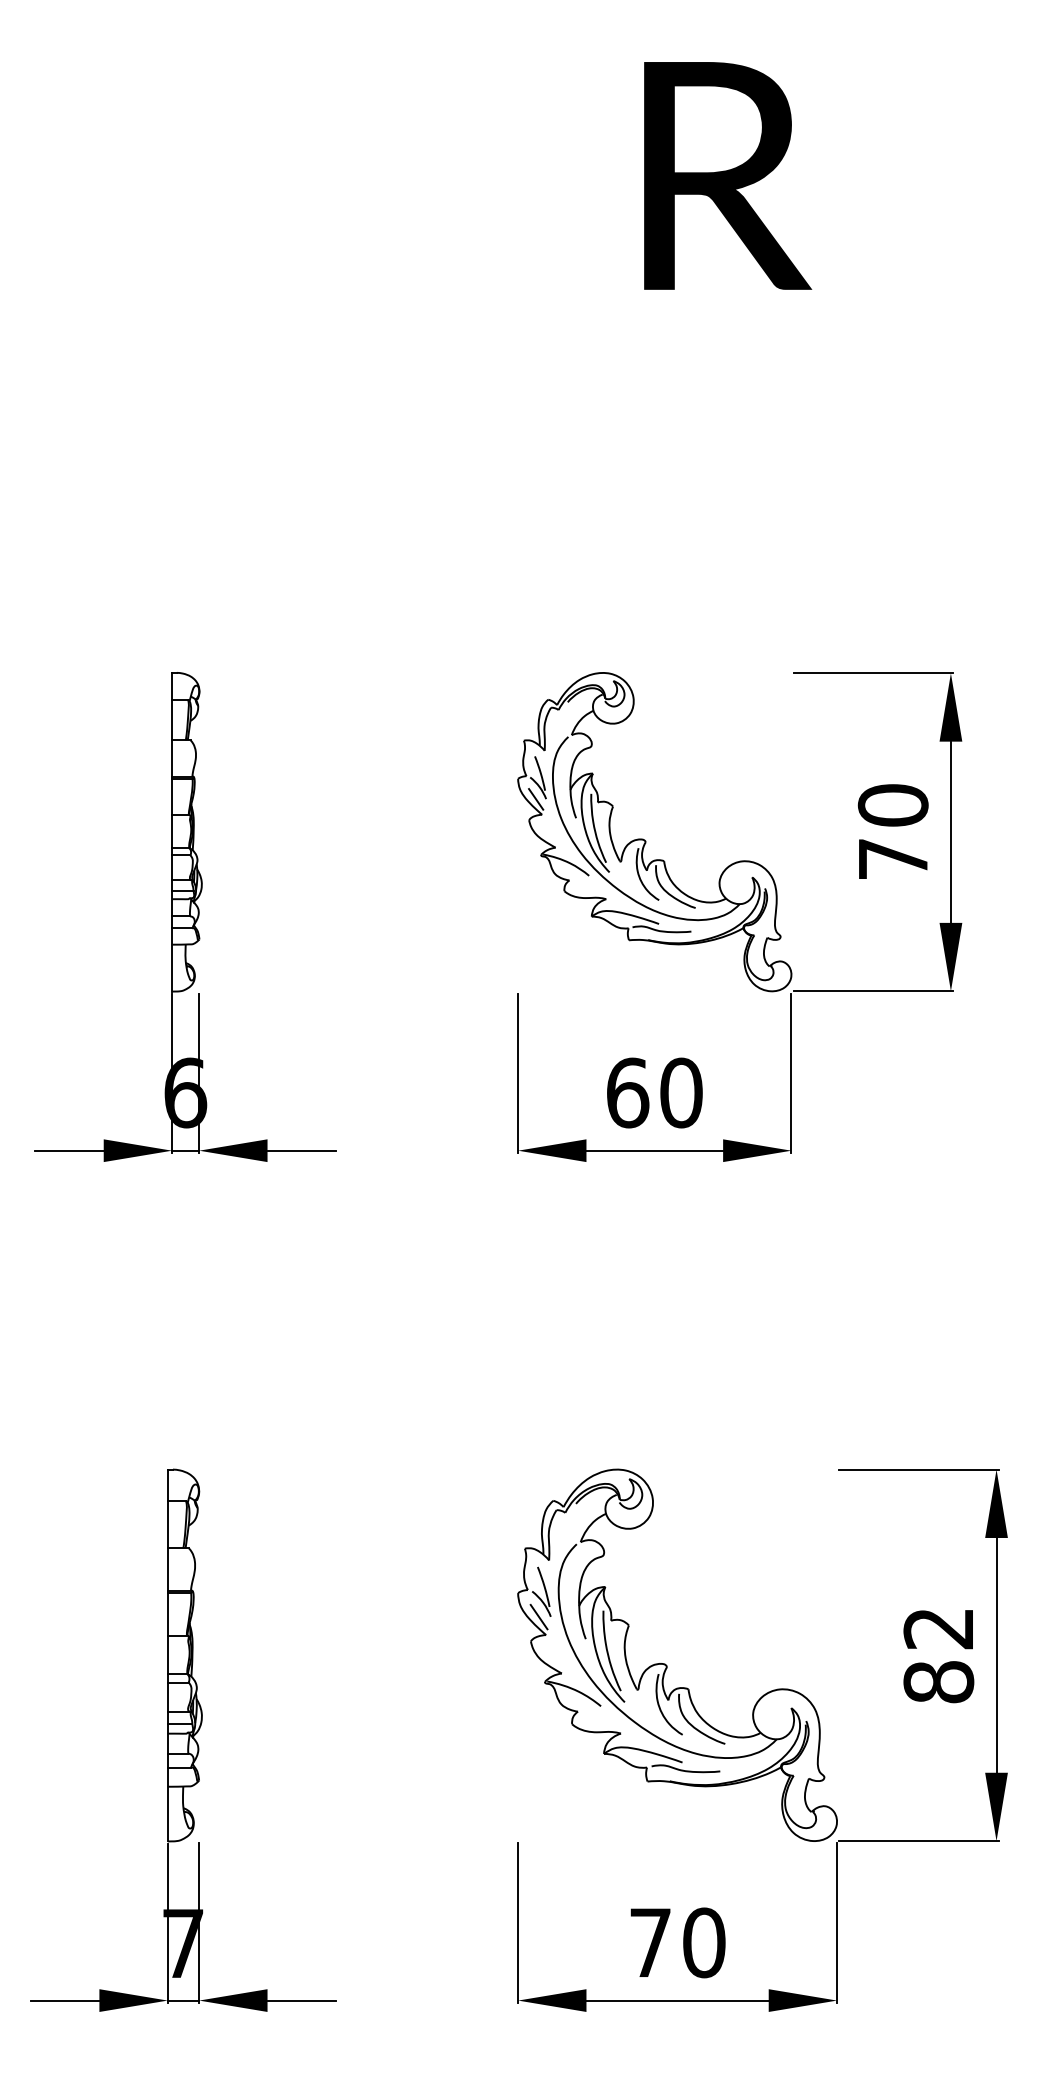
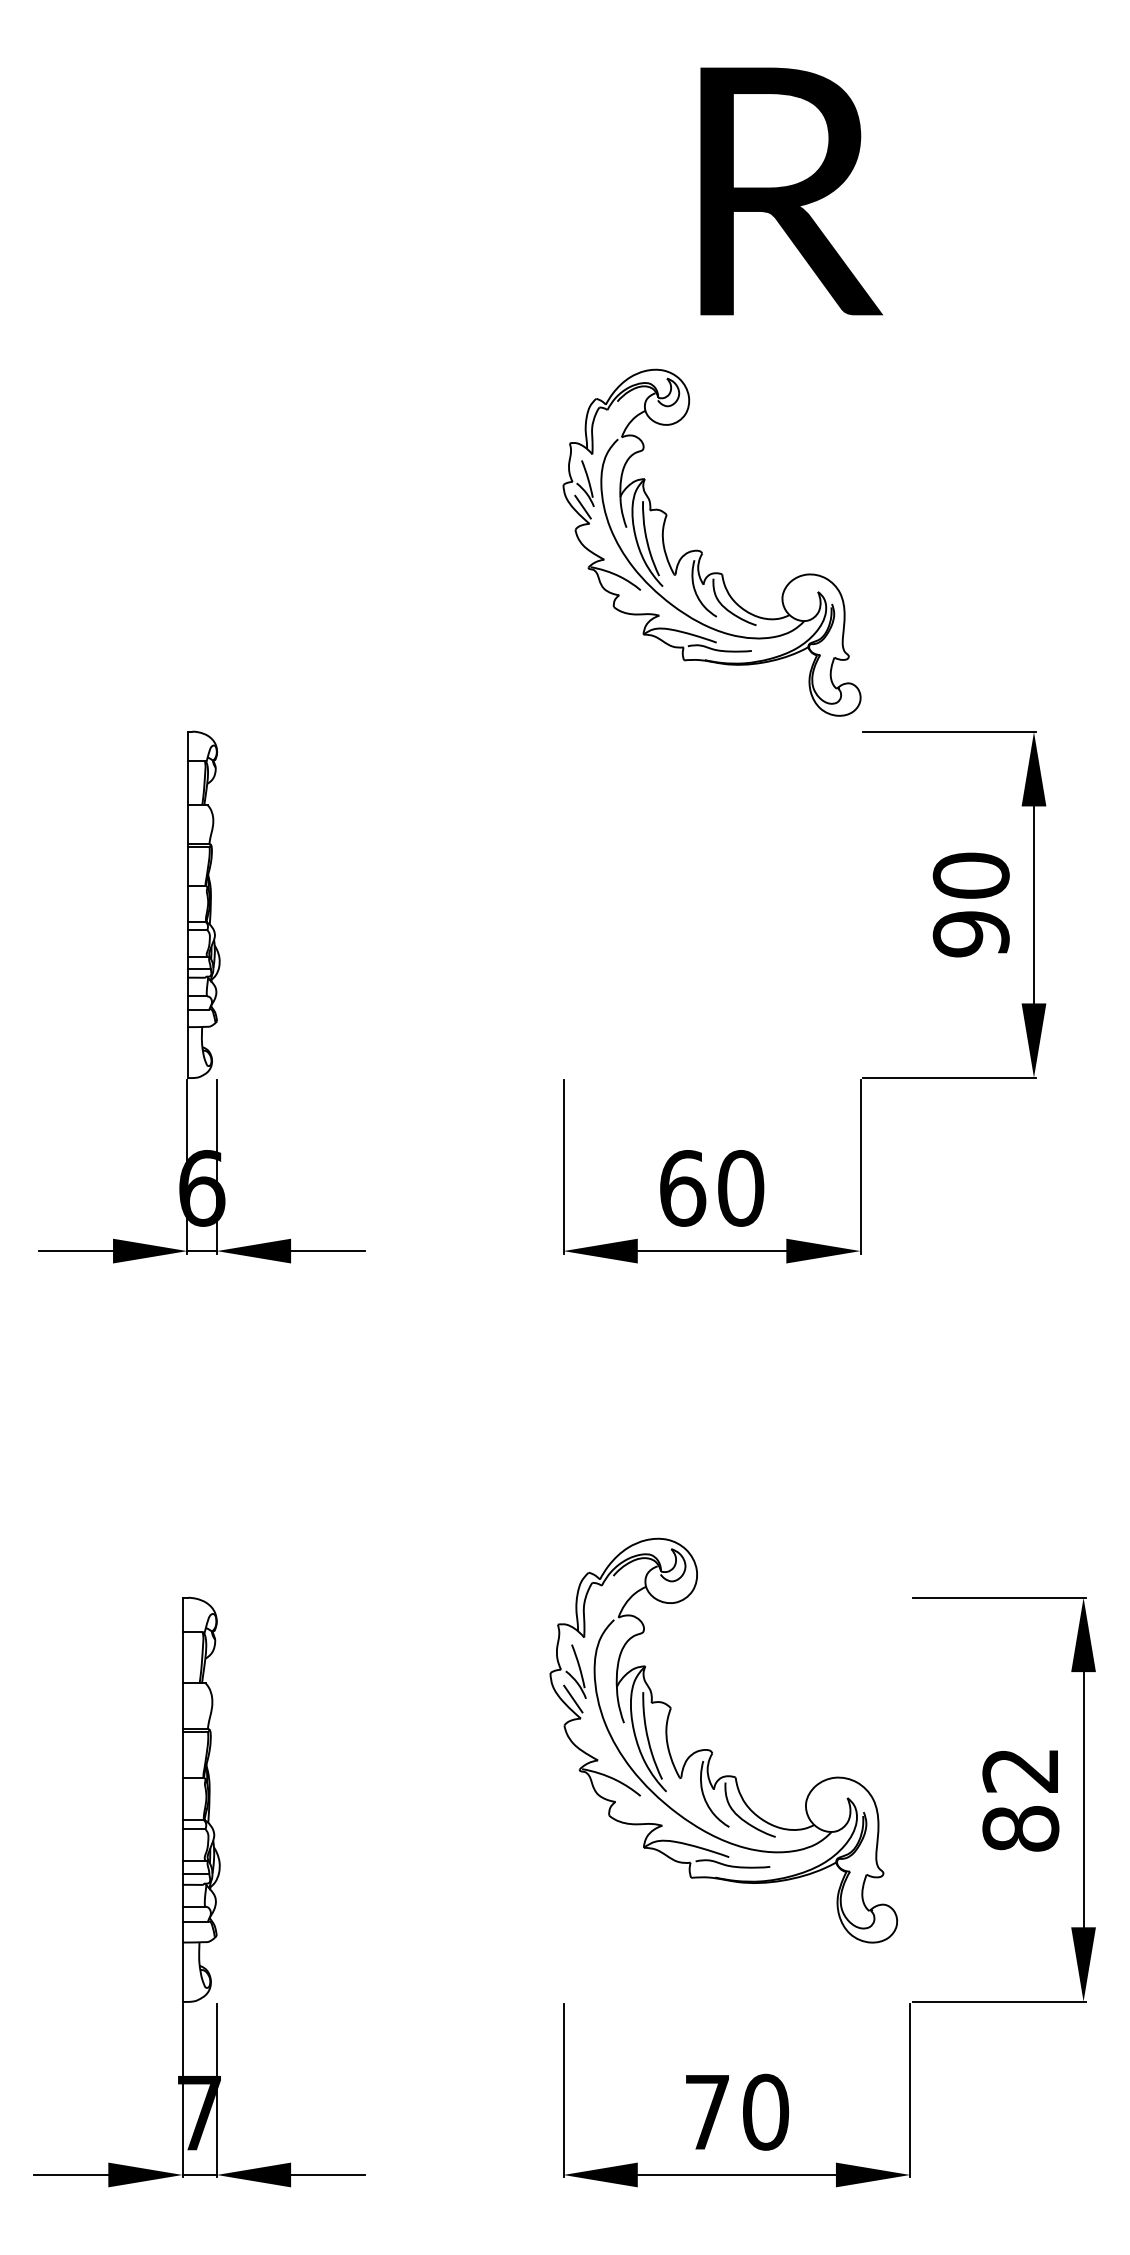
part: (645, 840) -> (702, 551), moved
text: (892, 859) -> (970, 934), 70 -> 90
part: (667, 1665) -> (712, 1751), moved

